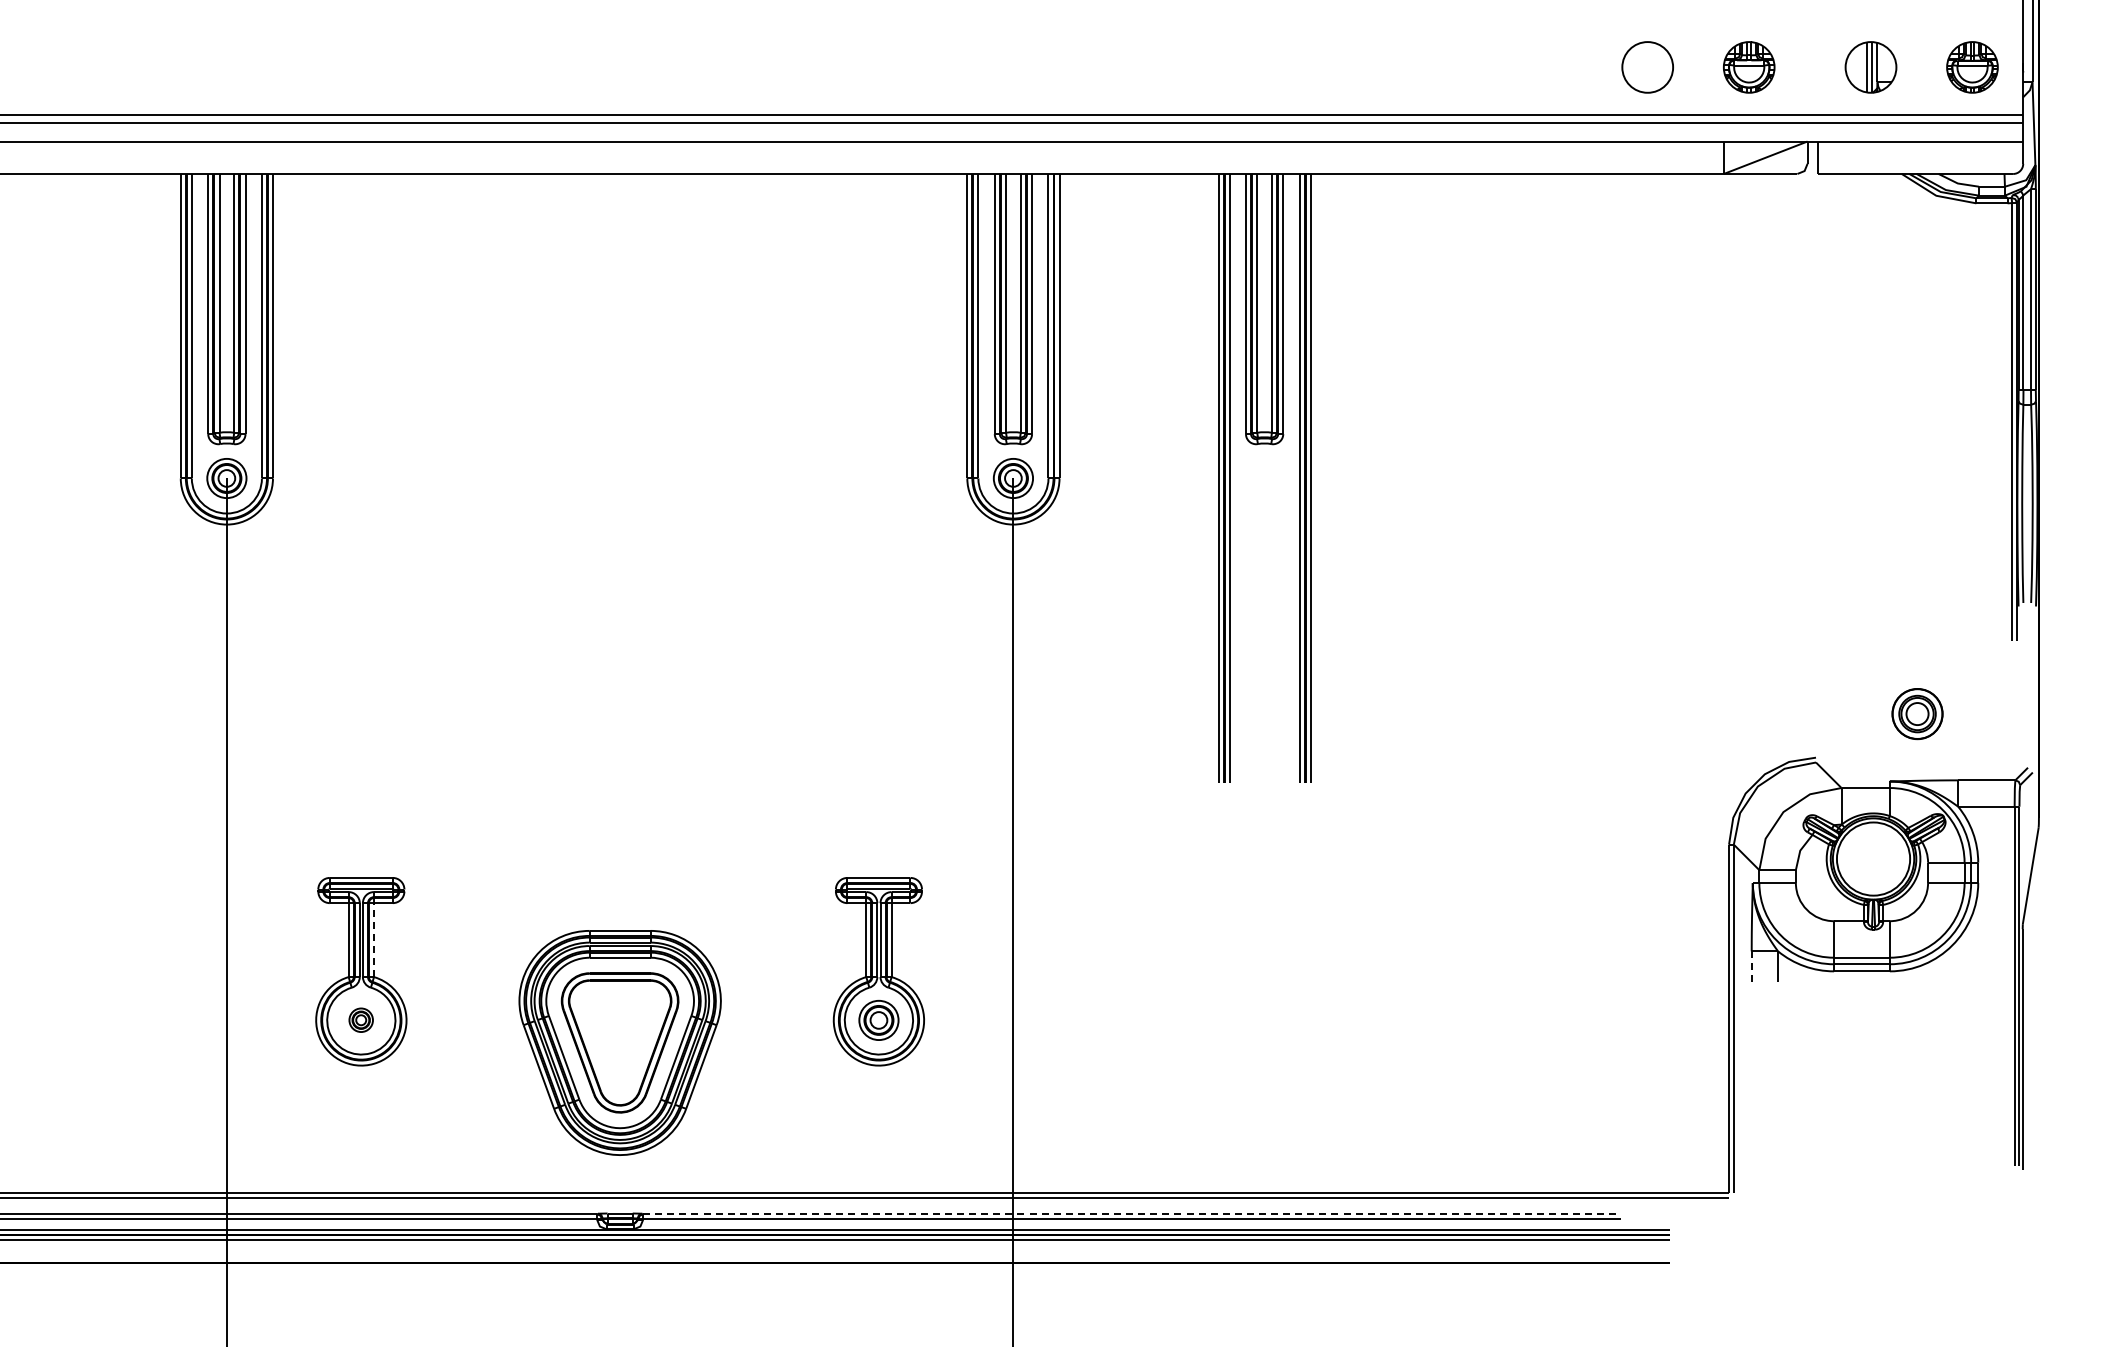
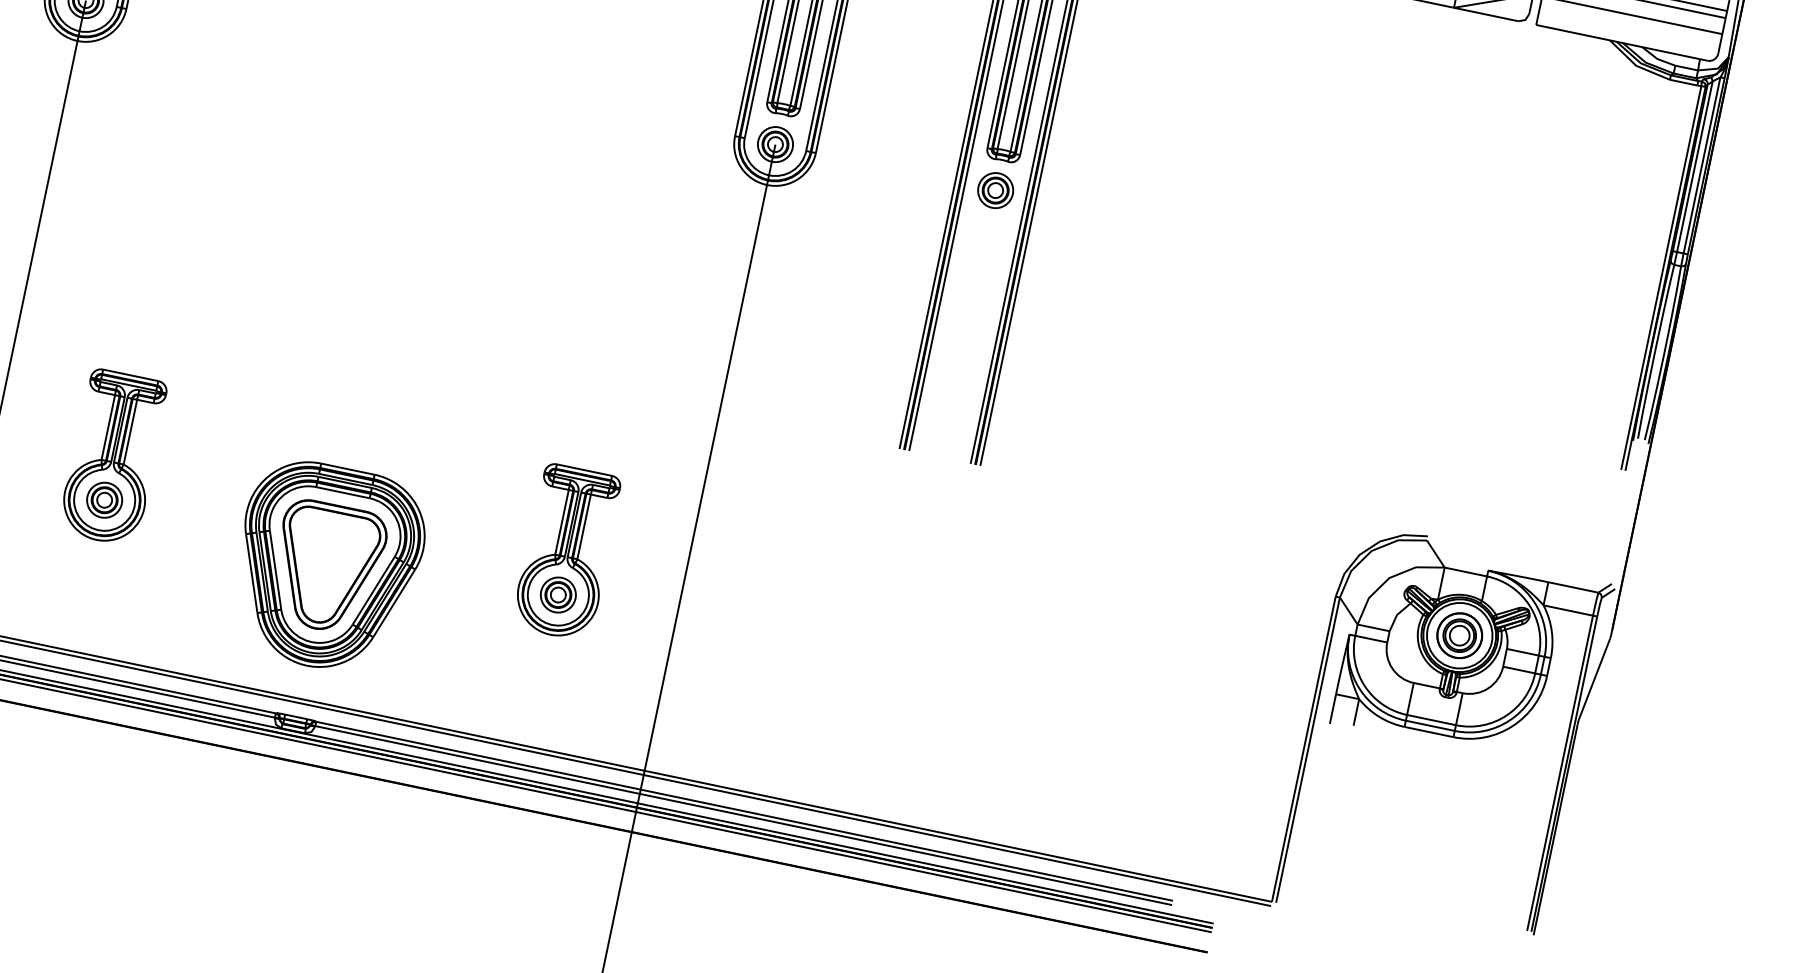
part: (1264, 478) -> (995, 190), added
part: (1917, 714) -> (1459, 636), moved
line: (373, 940) -> (129, 432), dashed -> solid
line: (1751, 968) -> (1332, 709), dashed -> solid
part: (360, 1019) -> (104, 499), size x1.67
line: (1131, 1214) -> (744, 811), dashed -> solid

